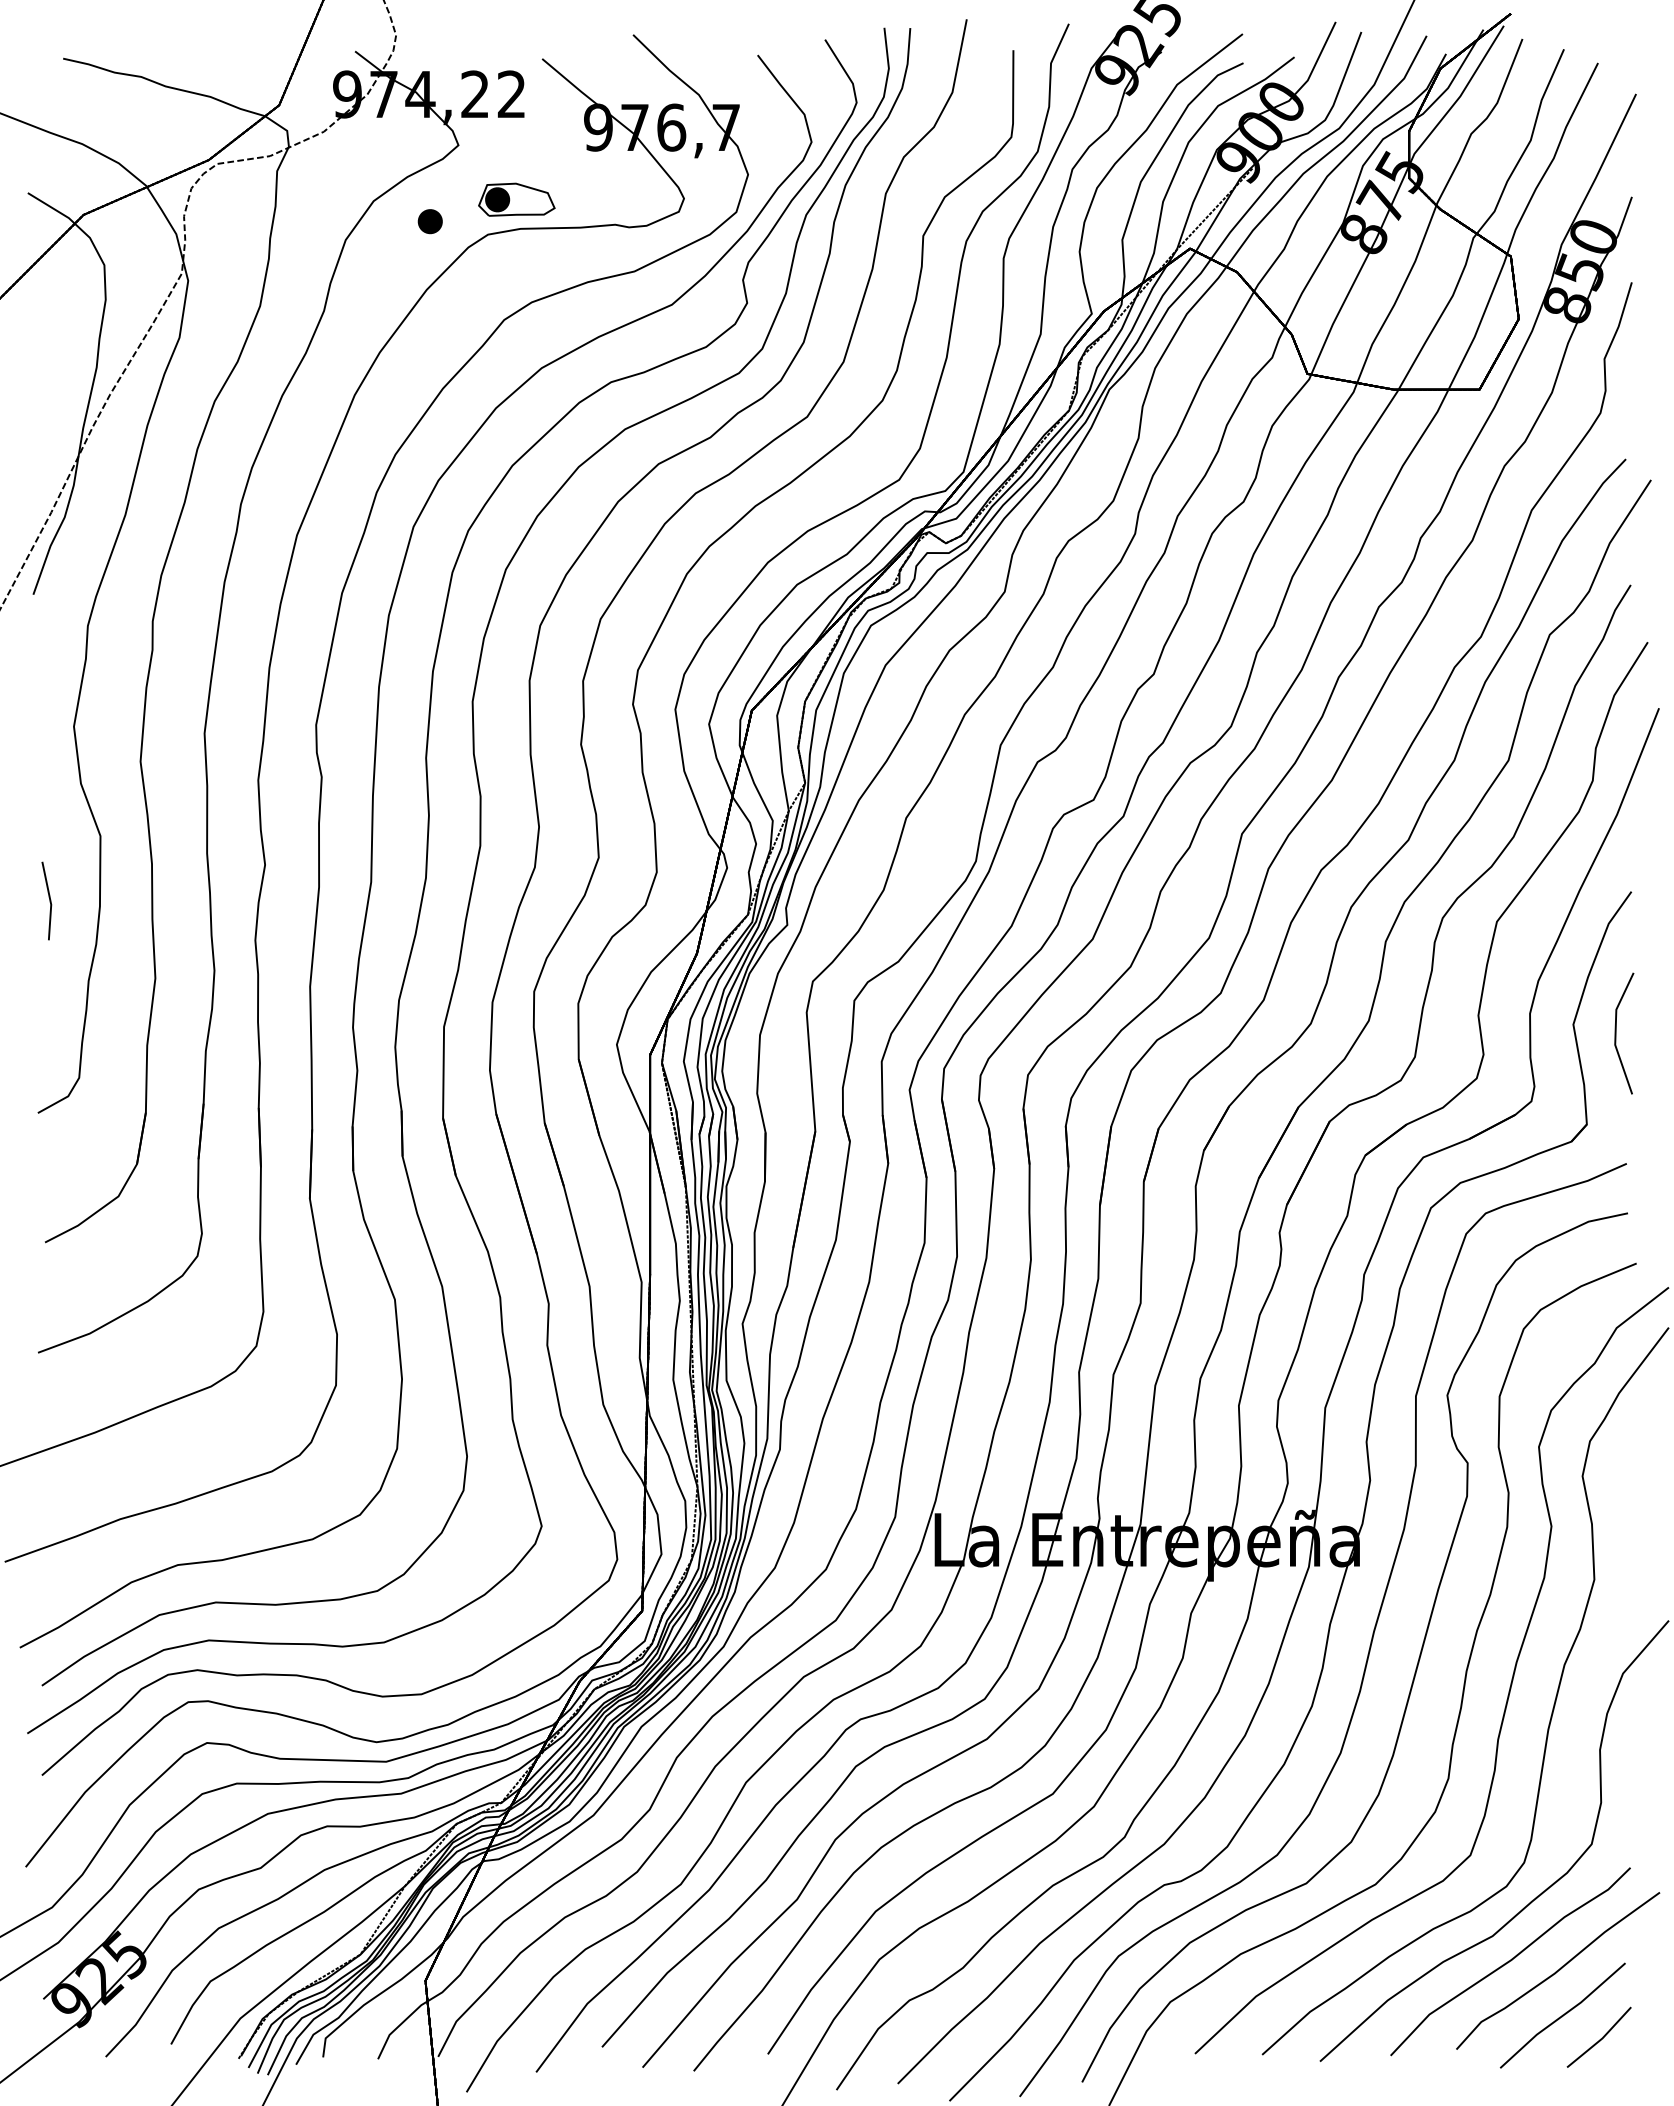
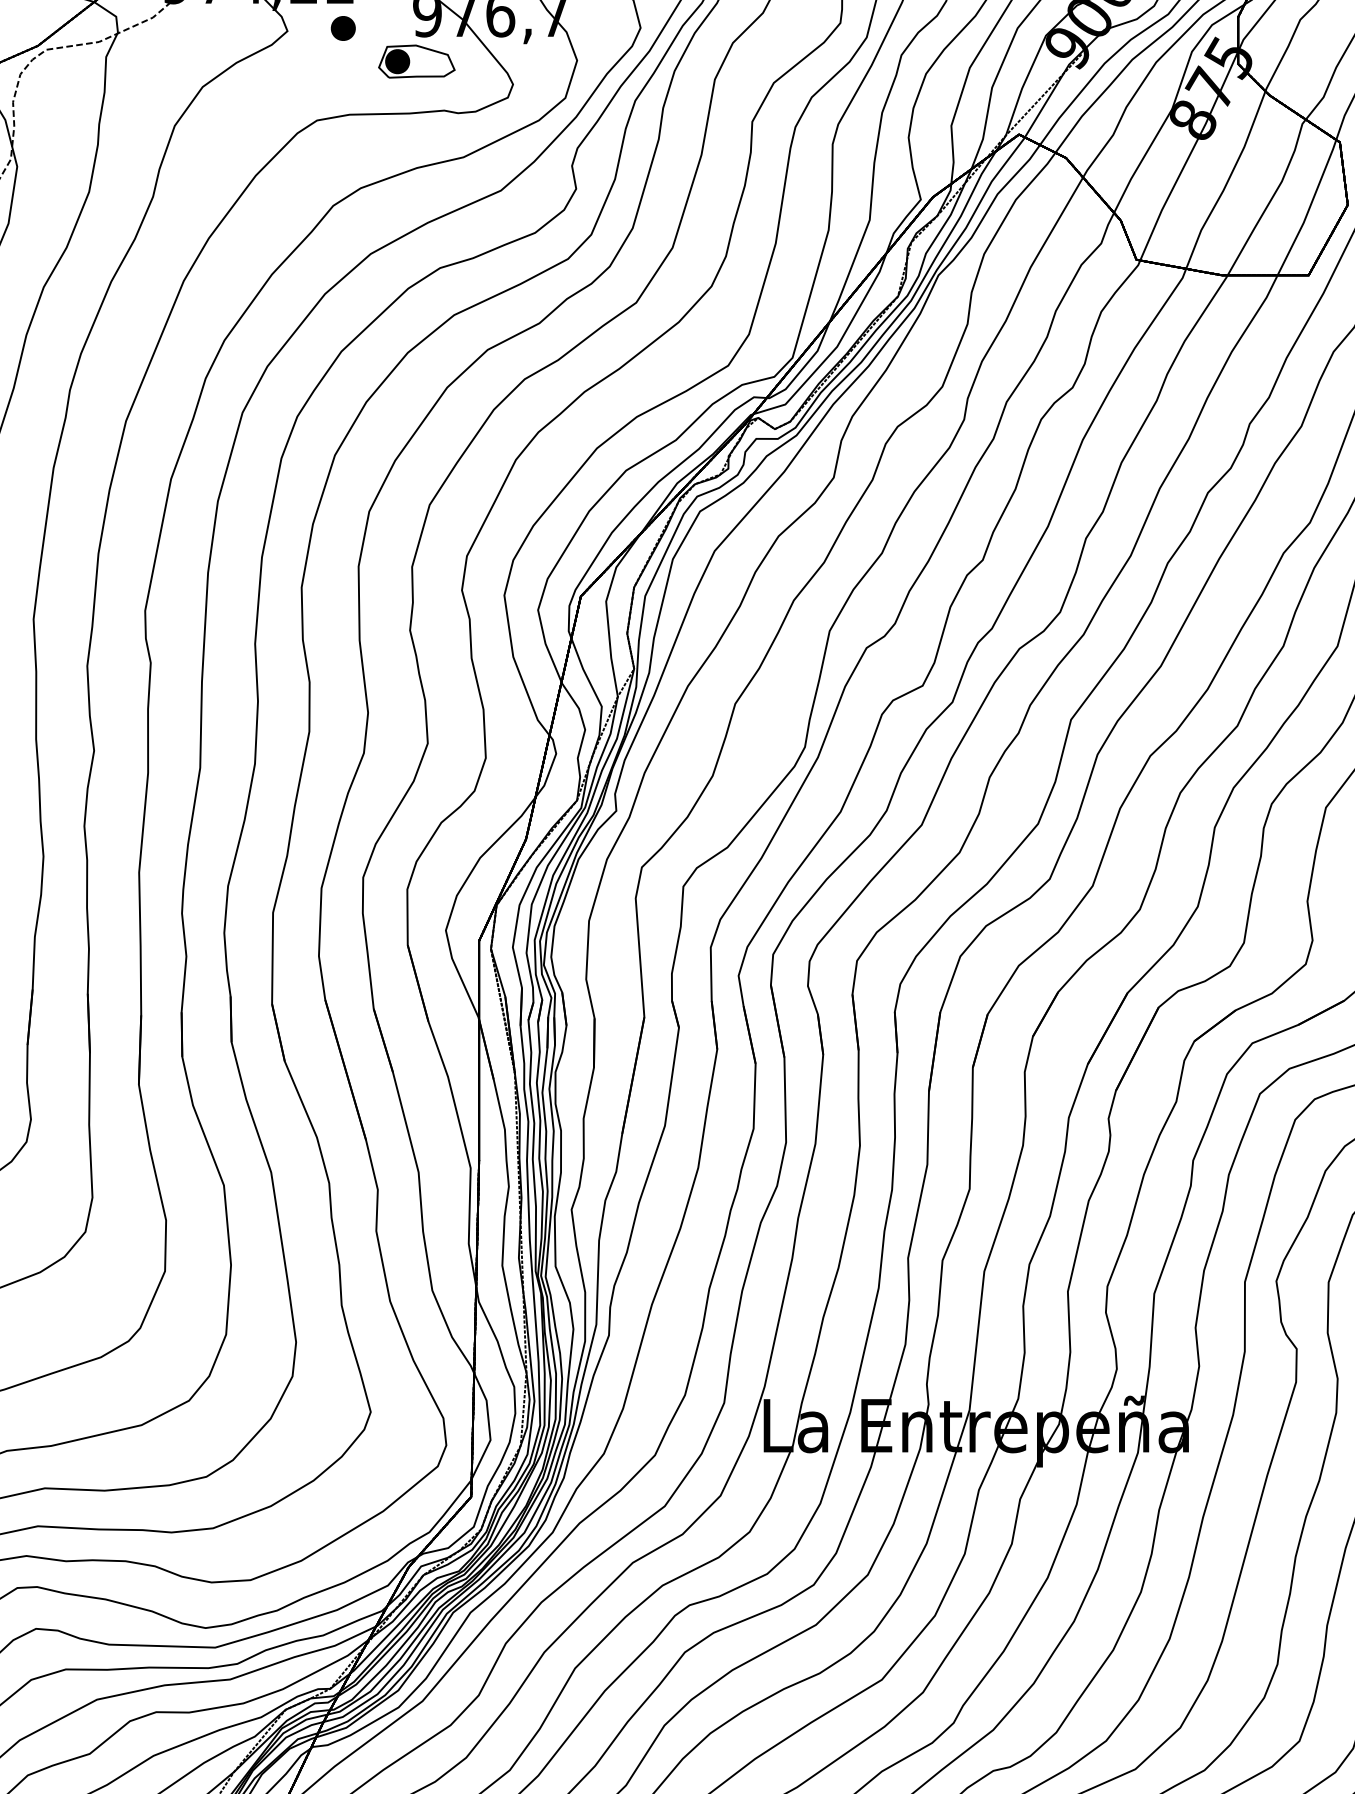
part: (516, 199) -> (416, 61), moved
part: (429, 221) -> (342, 28), moved

